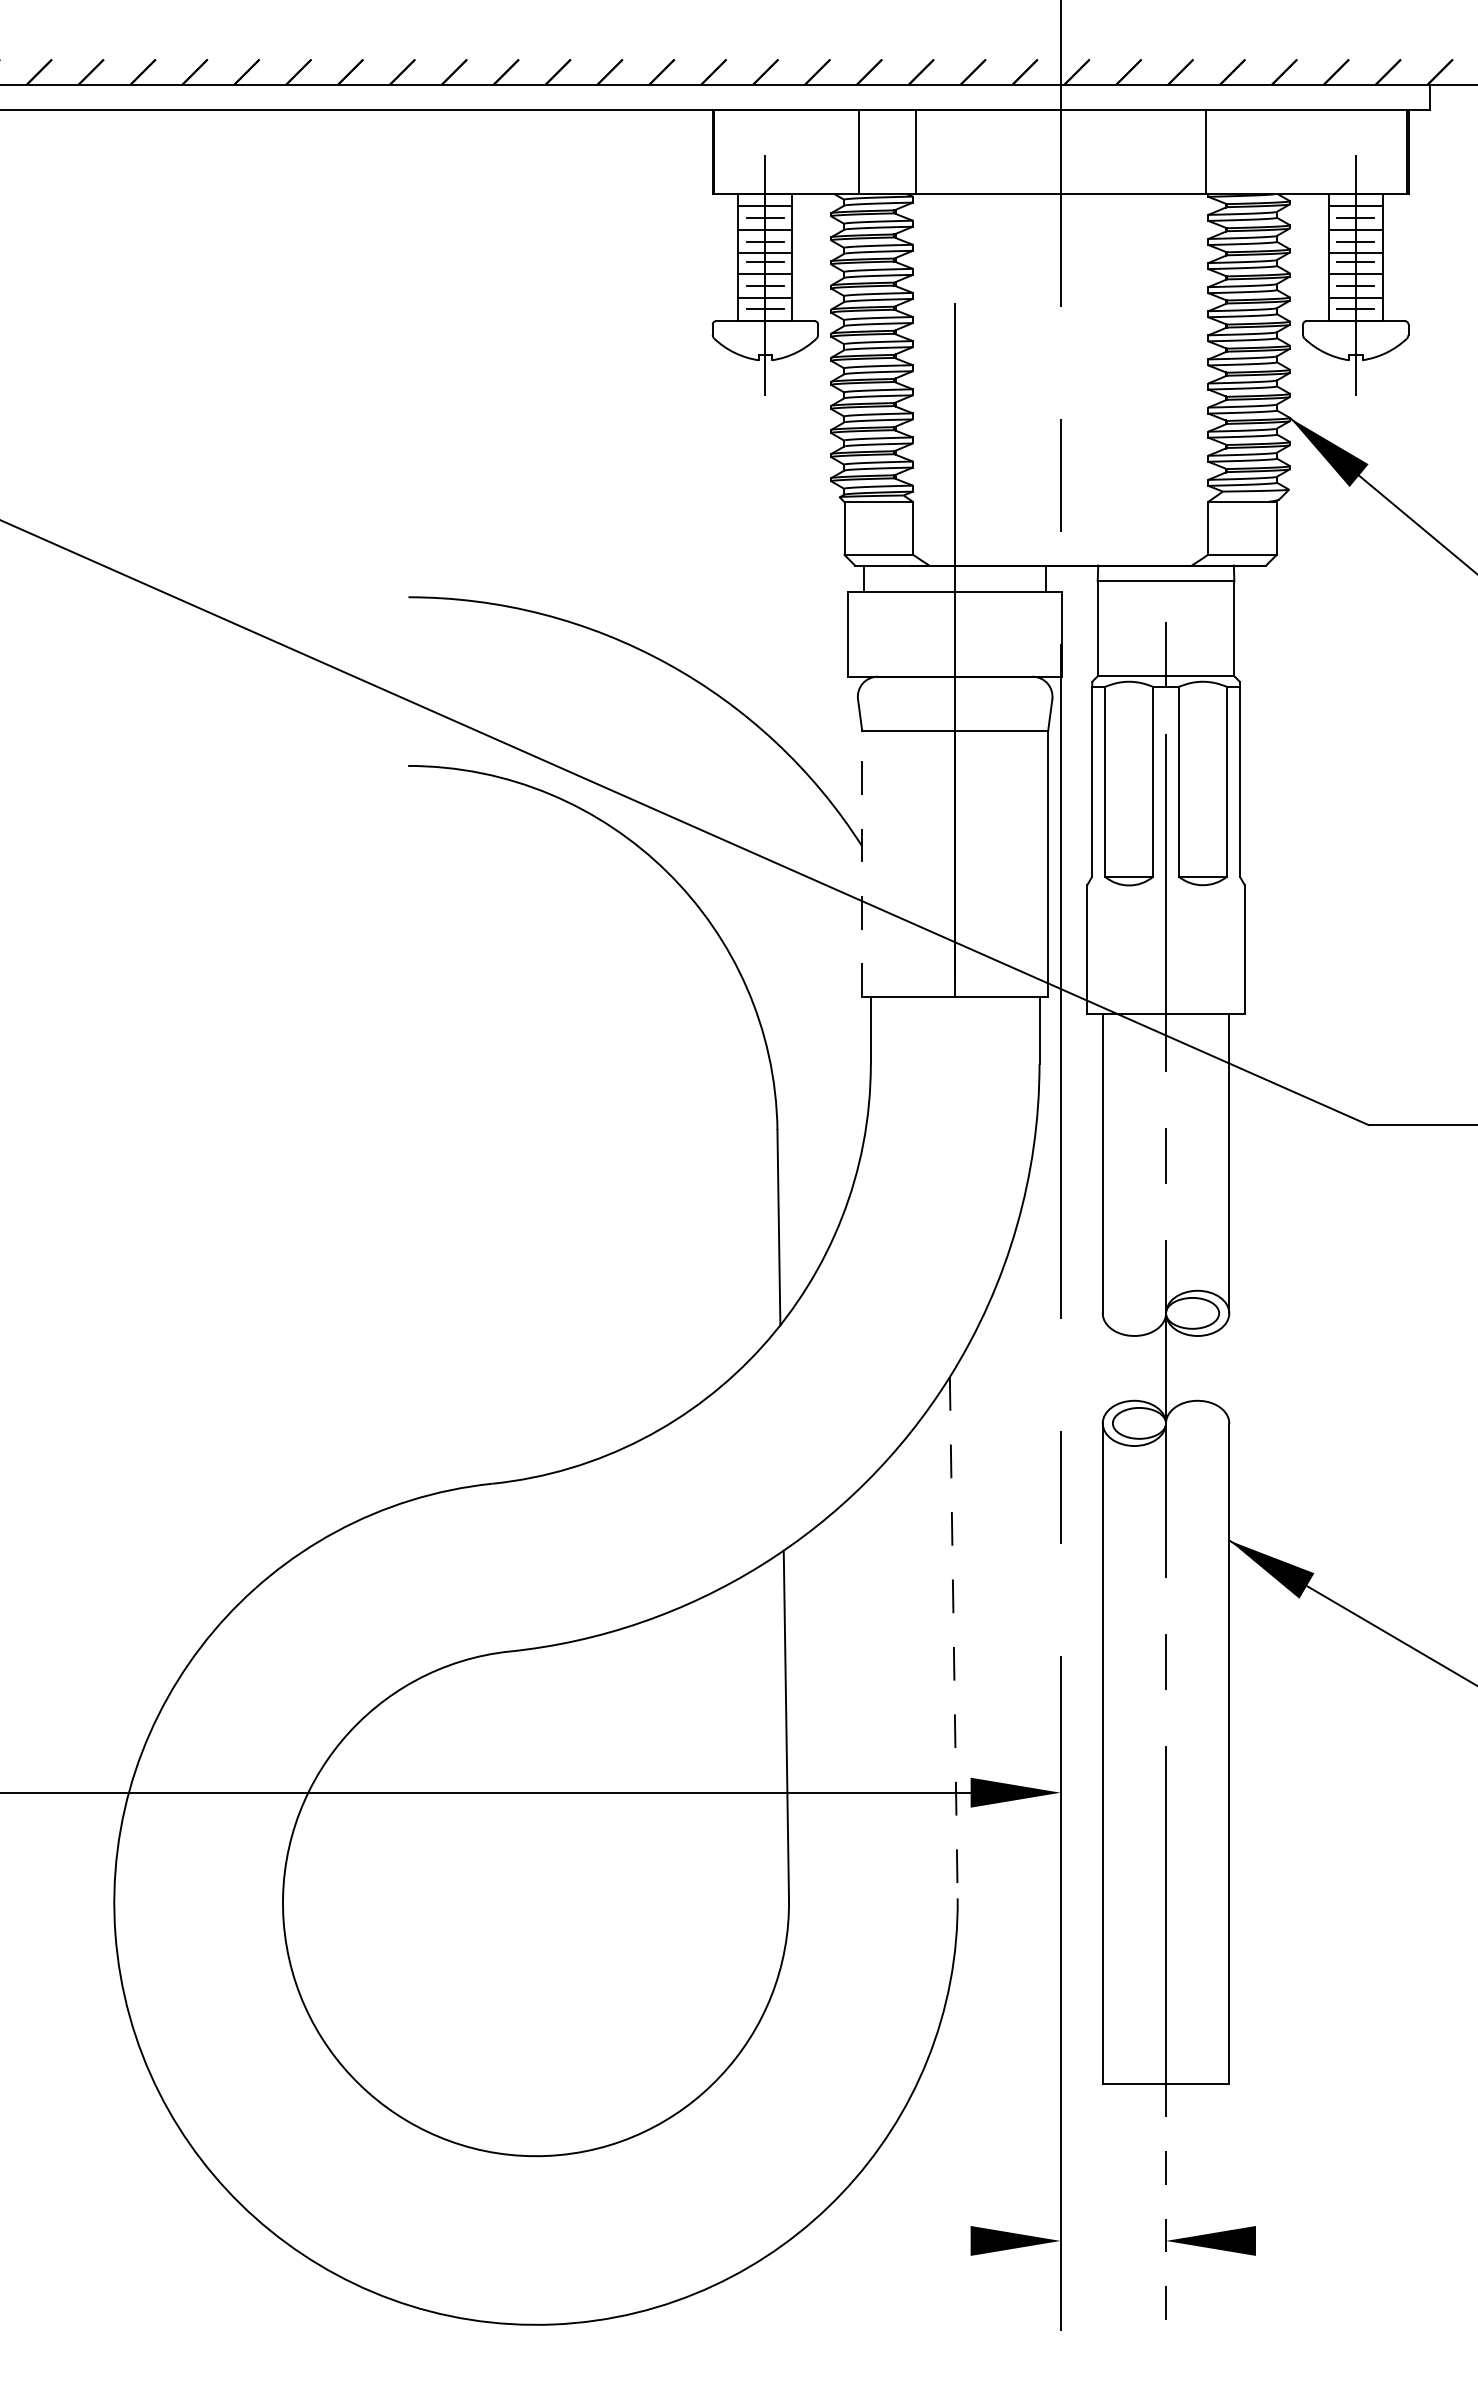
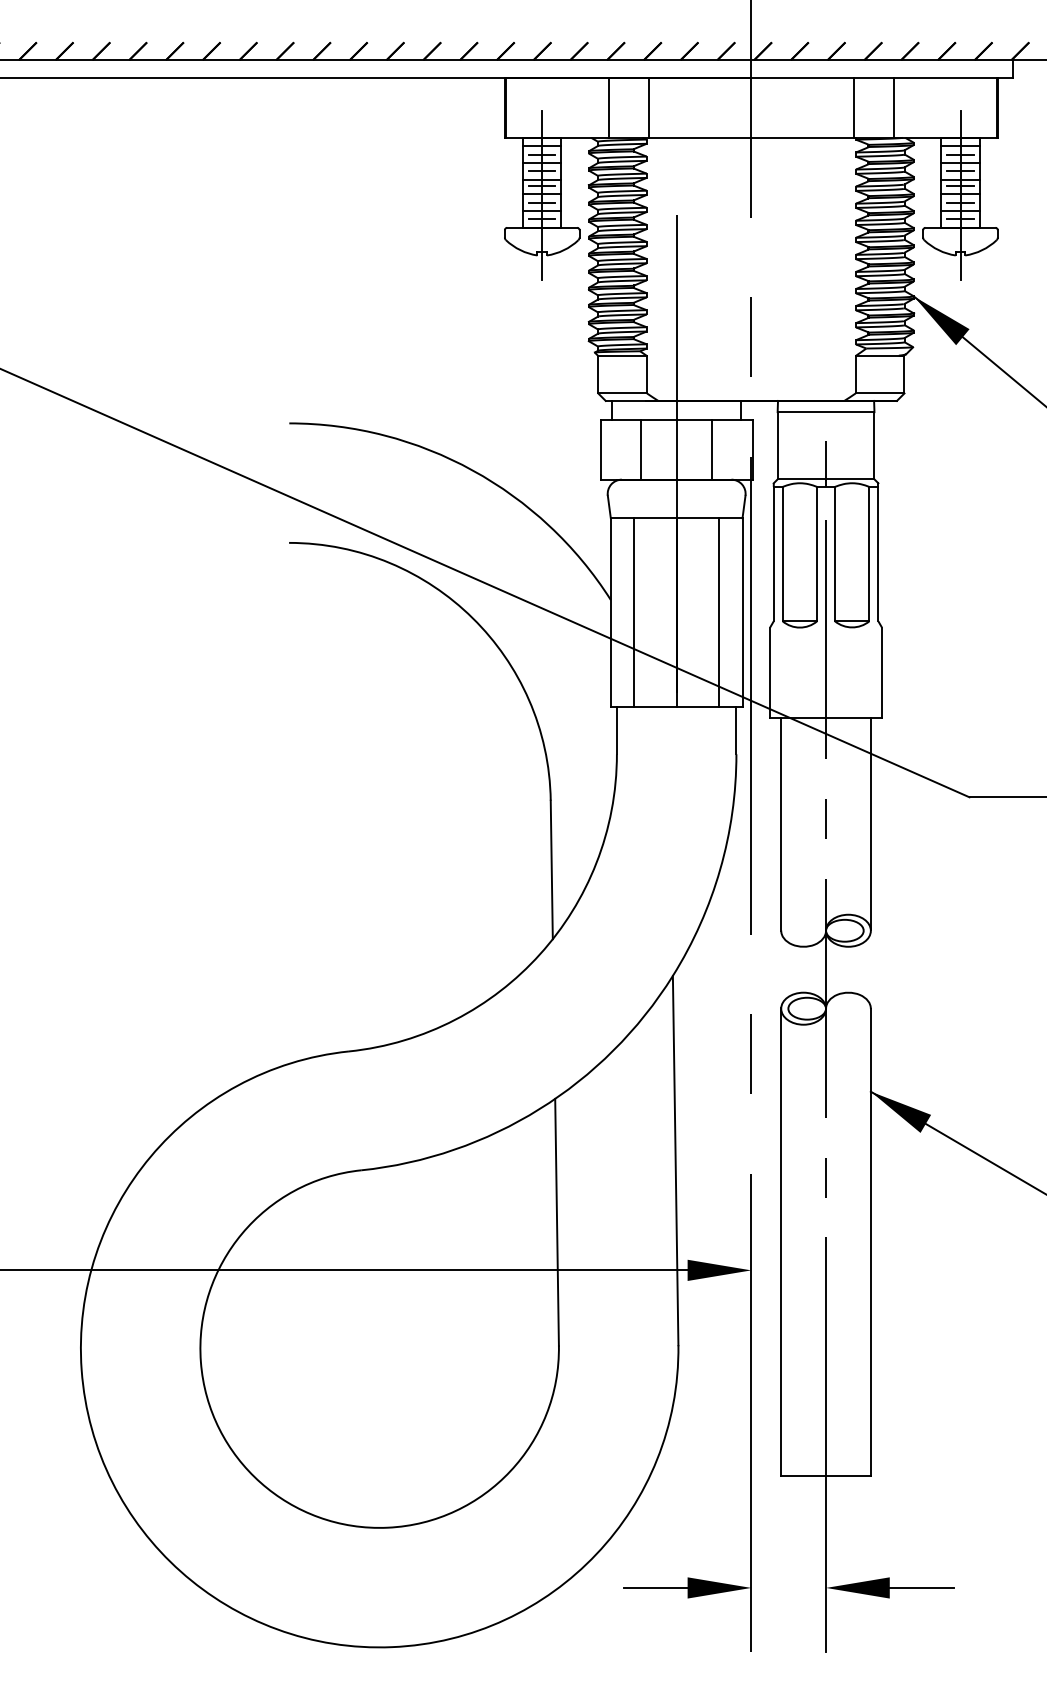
line: (1262, 151) -> (894, 107), added
line: (905, 634) -> (641, 449), added
line: (1005, 634) -> (712, 449), added
line: (862, 863) -> (610, 612), dashed -> solid
line: (894, 864) -> (633, 612), added
line: (1015, 864) -> (719, 612), added
line: (953, 1637) -> (675, 1160), dashed -> solid
line: (1166, 2207) -> (826, 1564), dashed -> solid
line: (925, 2240) -> (655, 1587), added
line: (1300, 2240) -> (921, 1587), added

